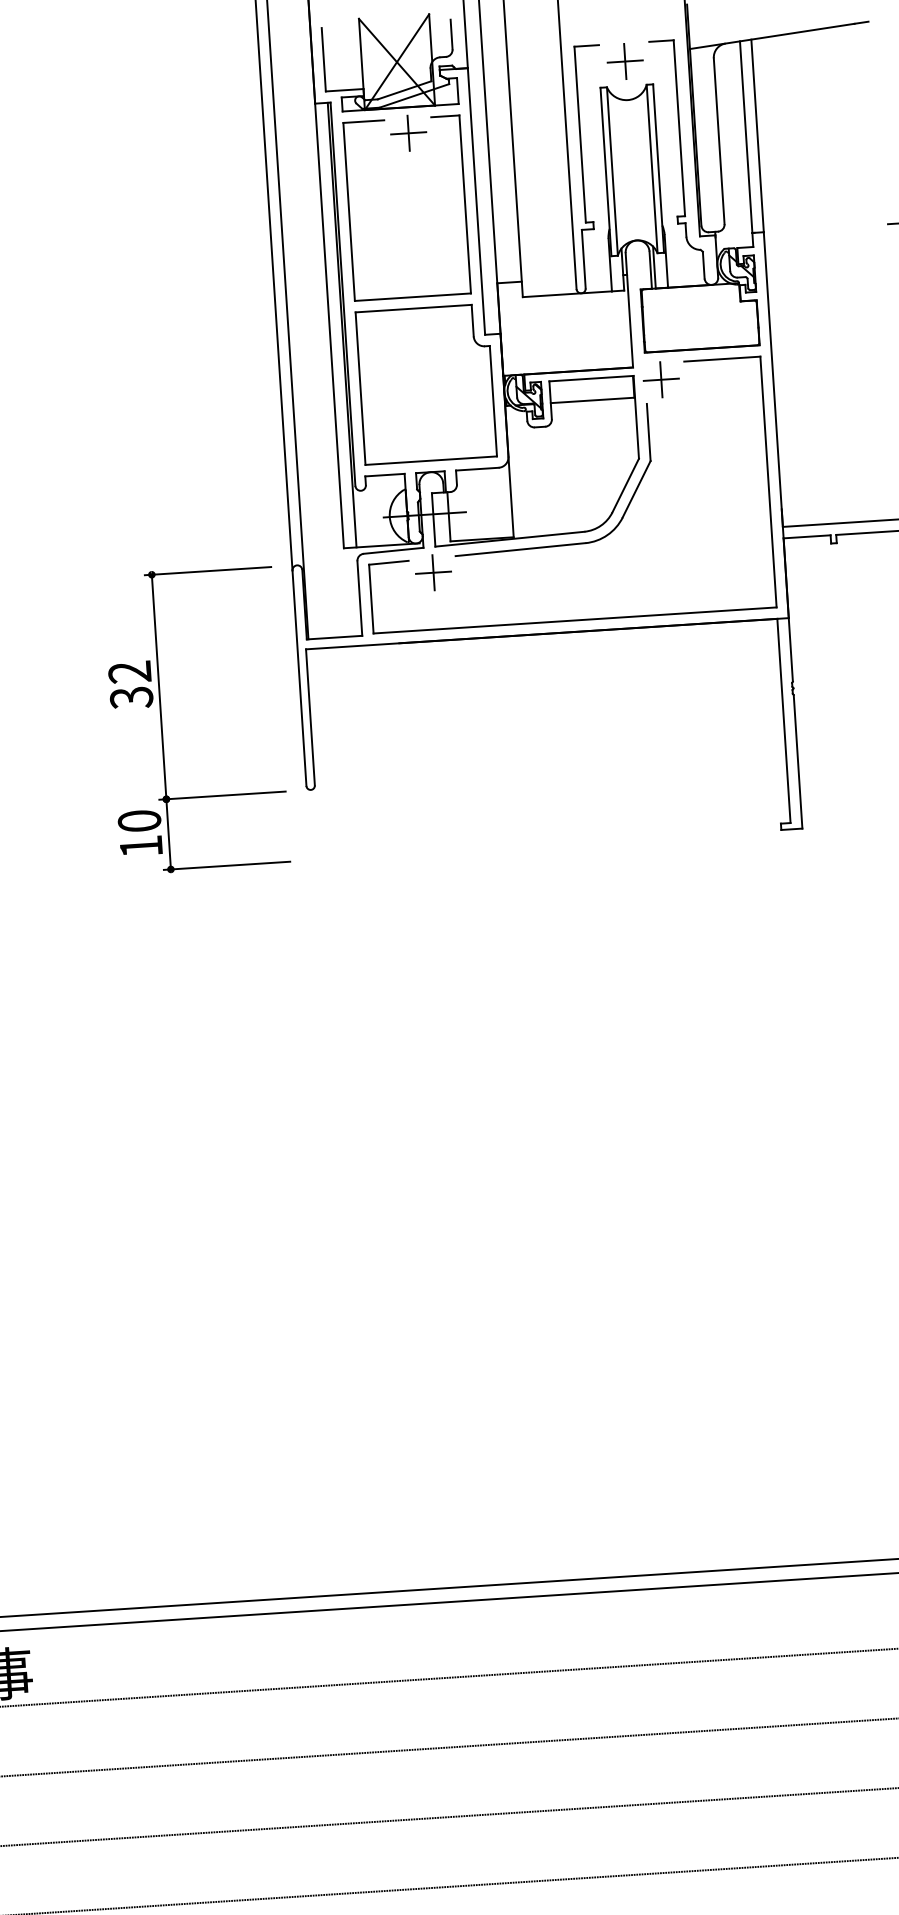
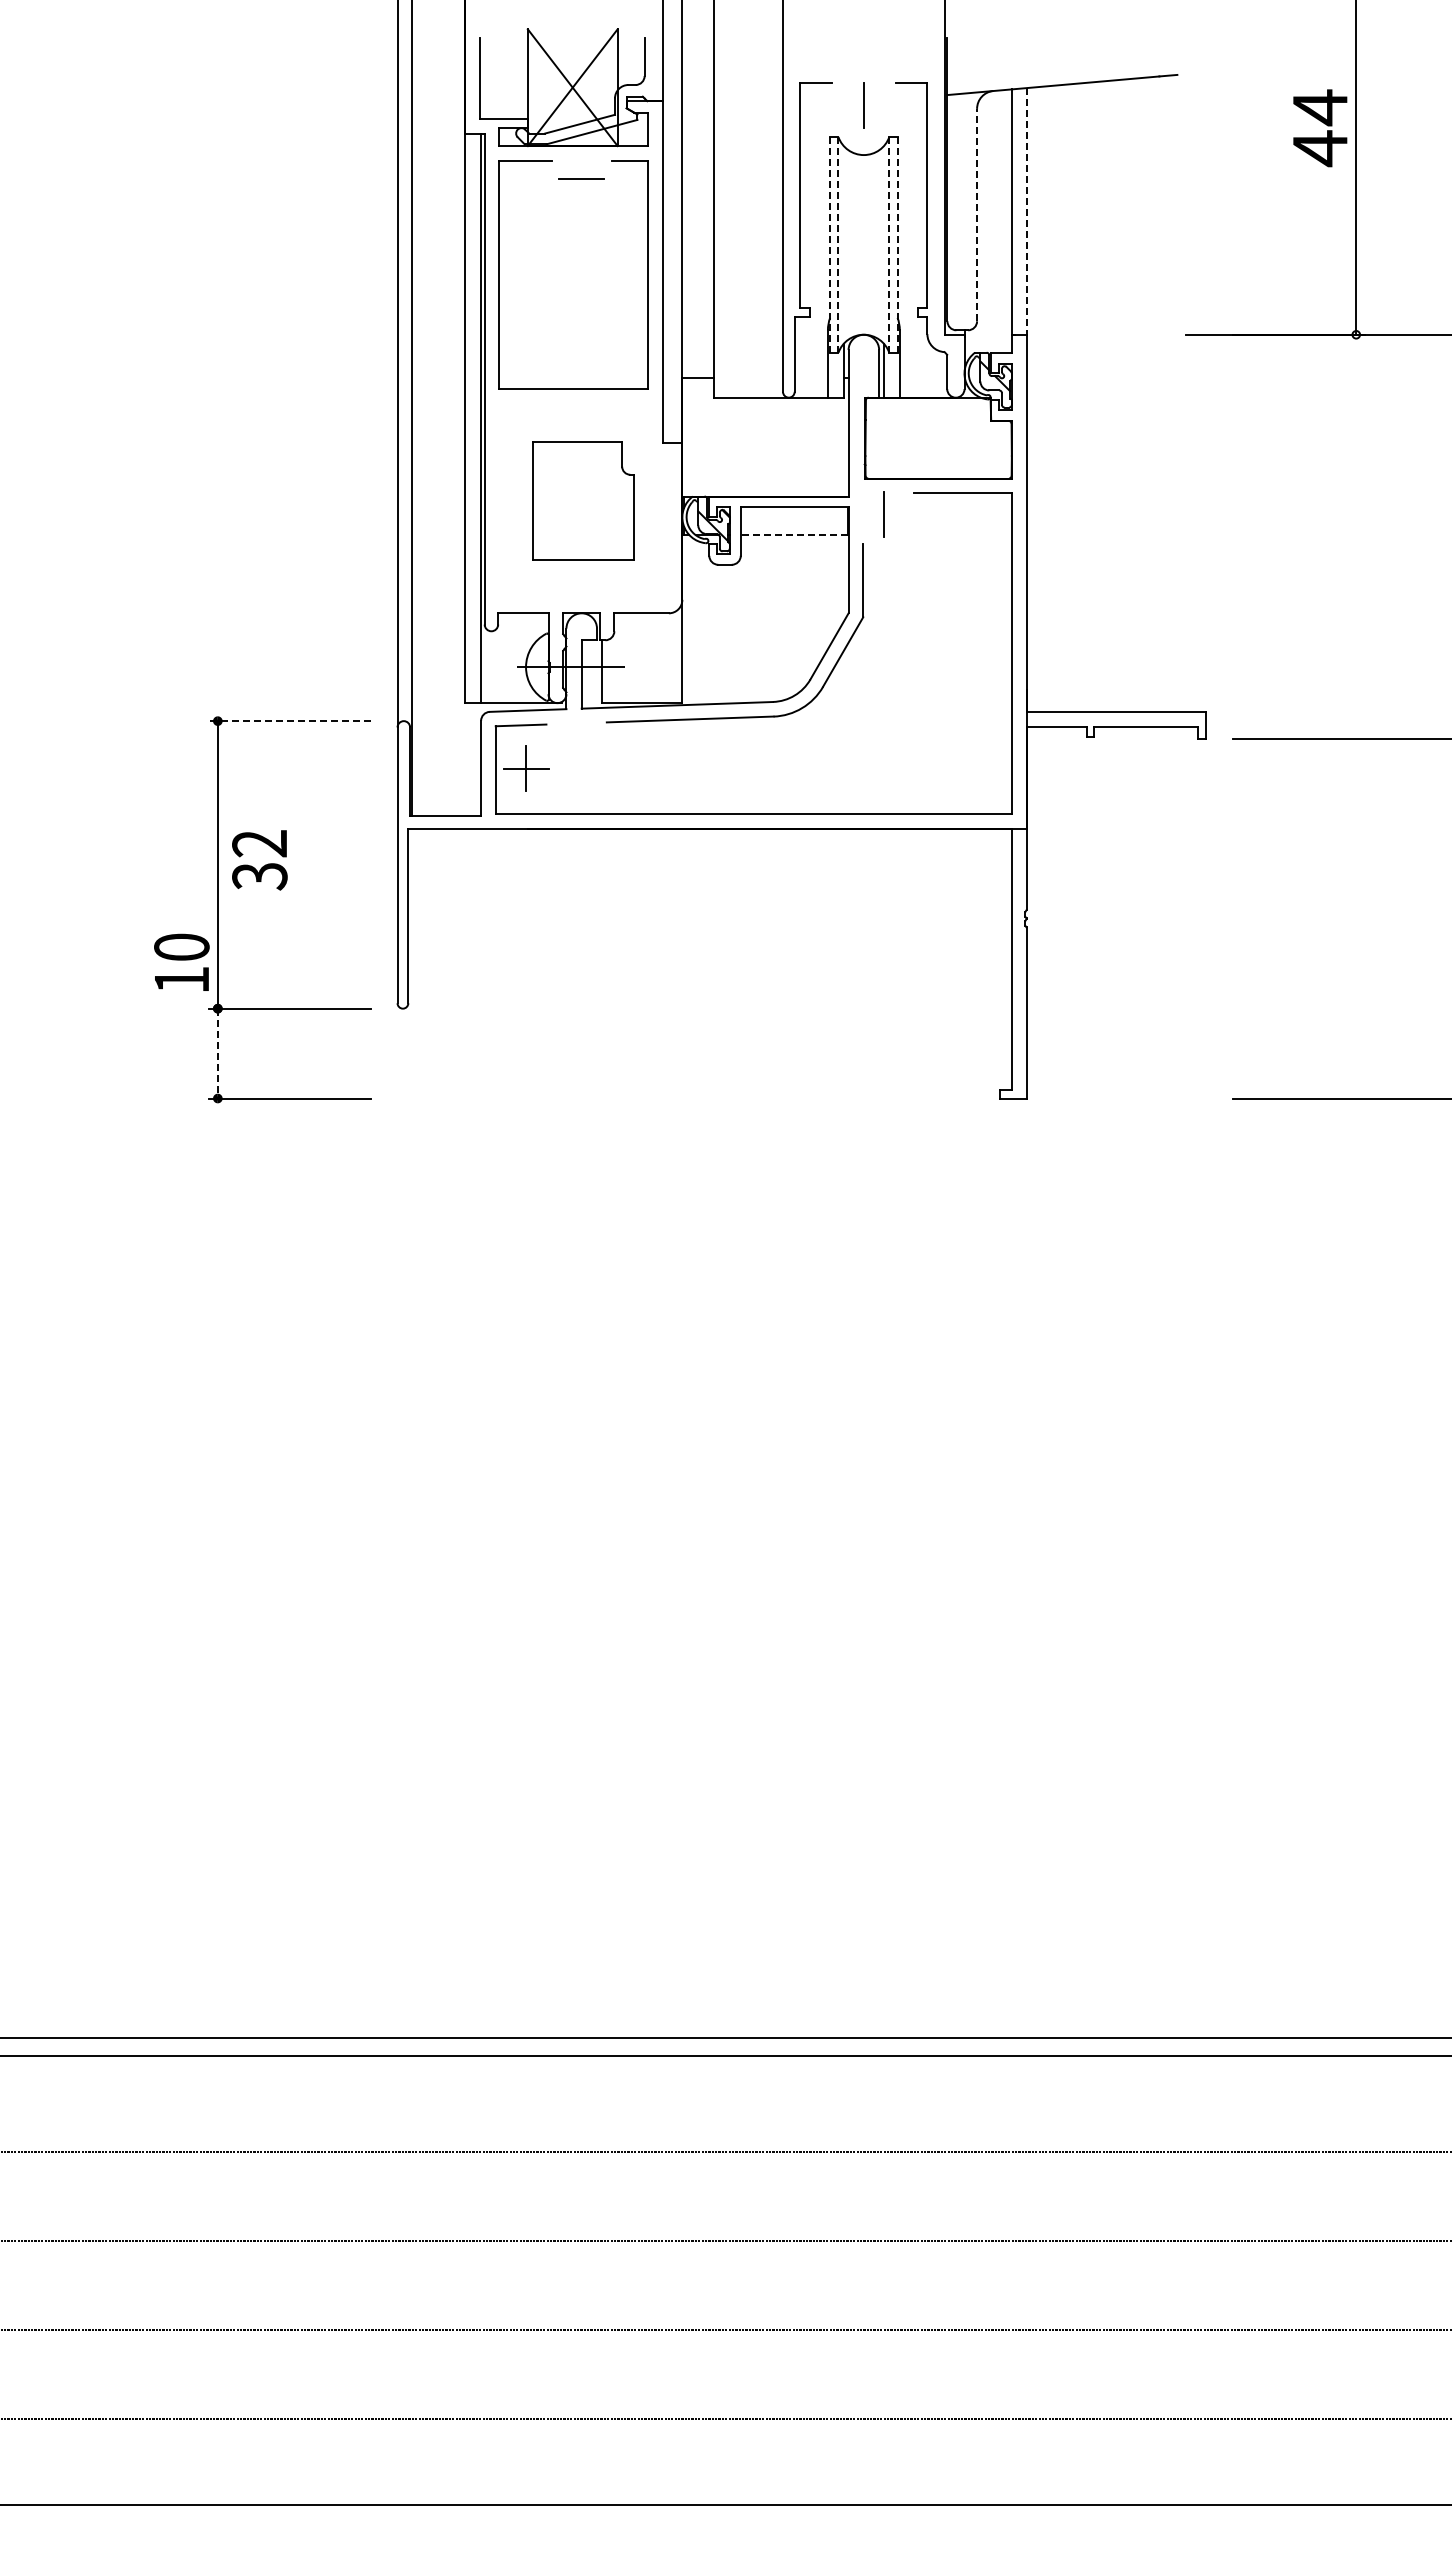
line: (624, 61) -> (863, 105), removed
line: (408, 132) -> (581, 178), removed
line: (757, 135) -> (1026, 211), solid -> dashed
line: (719, 140) -> (977, 214), solid -> dashed
line: (652, 168) -> (889, 244), solid -> dashed
line: (658, 168) -> (897, 244), solid -> dashed
line: (606, 171) -> (830, 244), solid -> dashed
line: (612, 171) -> (838, 244), solid -> dashed
line: (661, 379) -> (883, 514), removed
part: (426, 384) -> (583, 500), size x0.6
line: (592, 400) -> (794, 535), solid -> dashed
line: (207, 571) -> (289, 721), solid -> dashed
part: (433, 572) -> (526, 768), moved
text: (130, 685) -> (259, 860), moved
text: (140, 832) -> (181, 961), moved
line: (168, 834) -> (217, 1053), solid -> dashed

